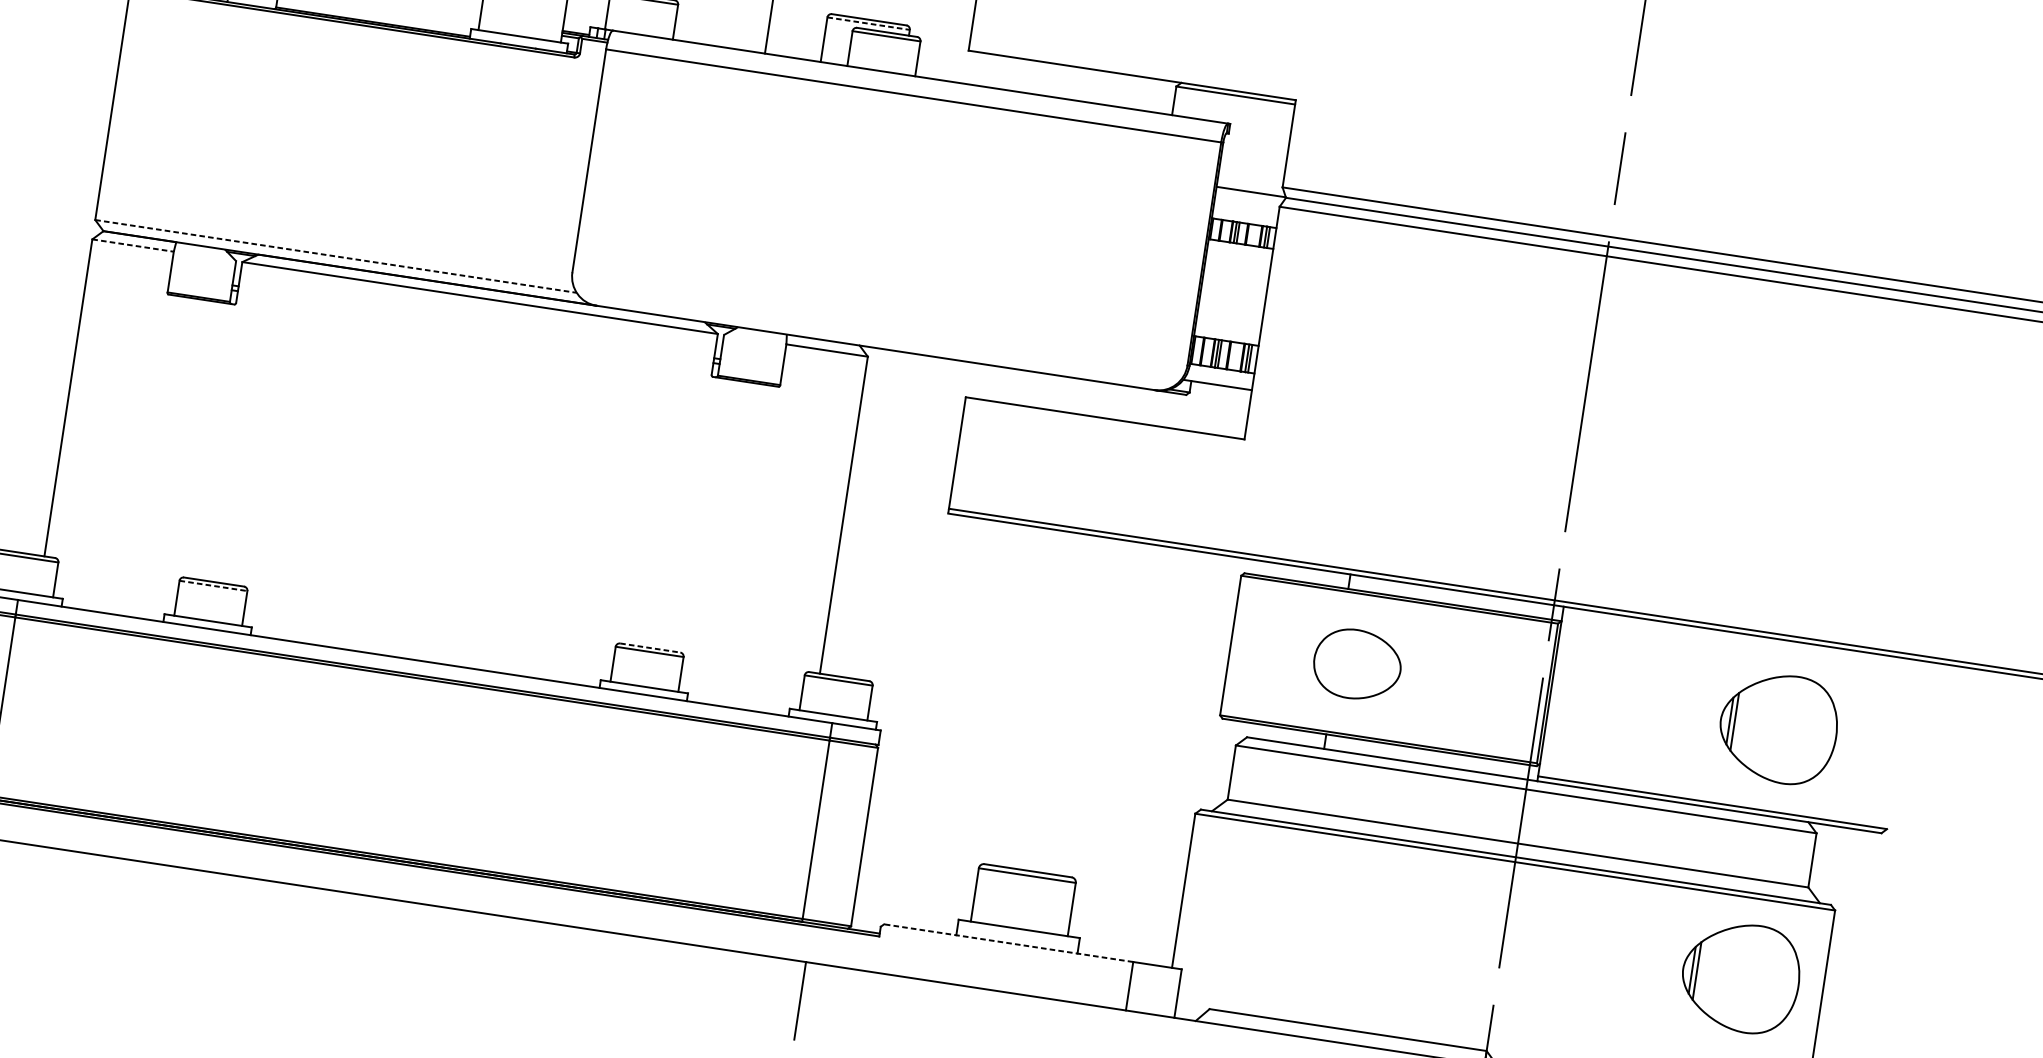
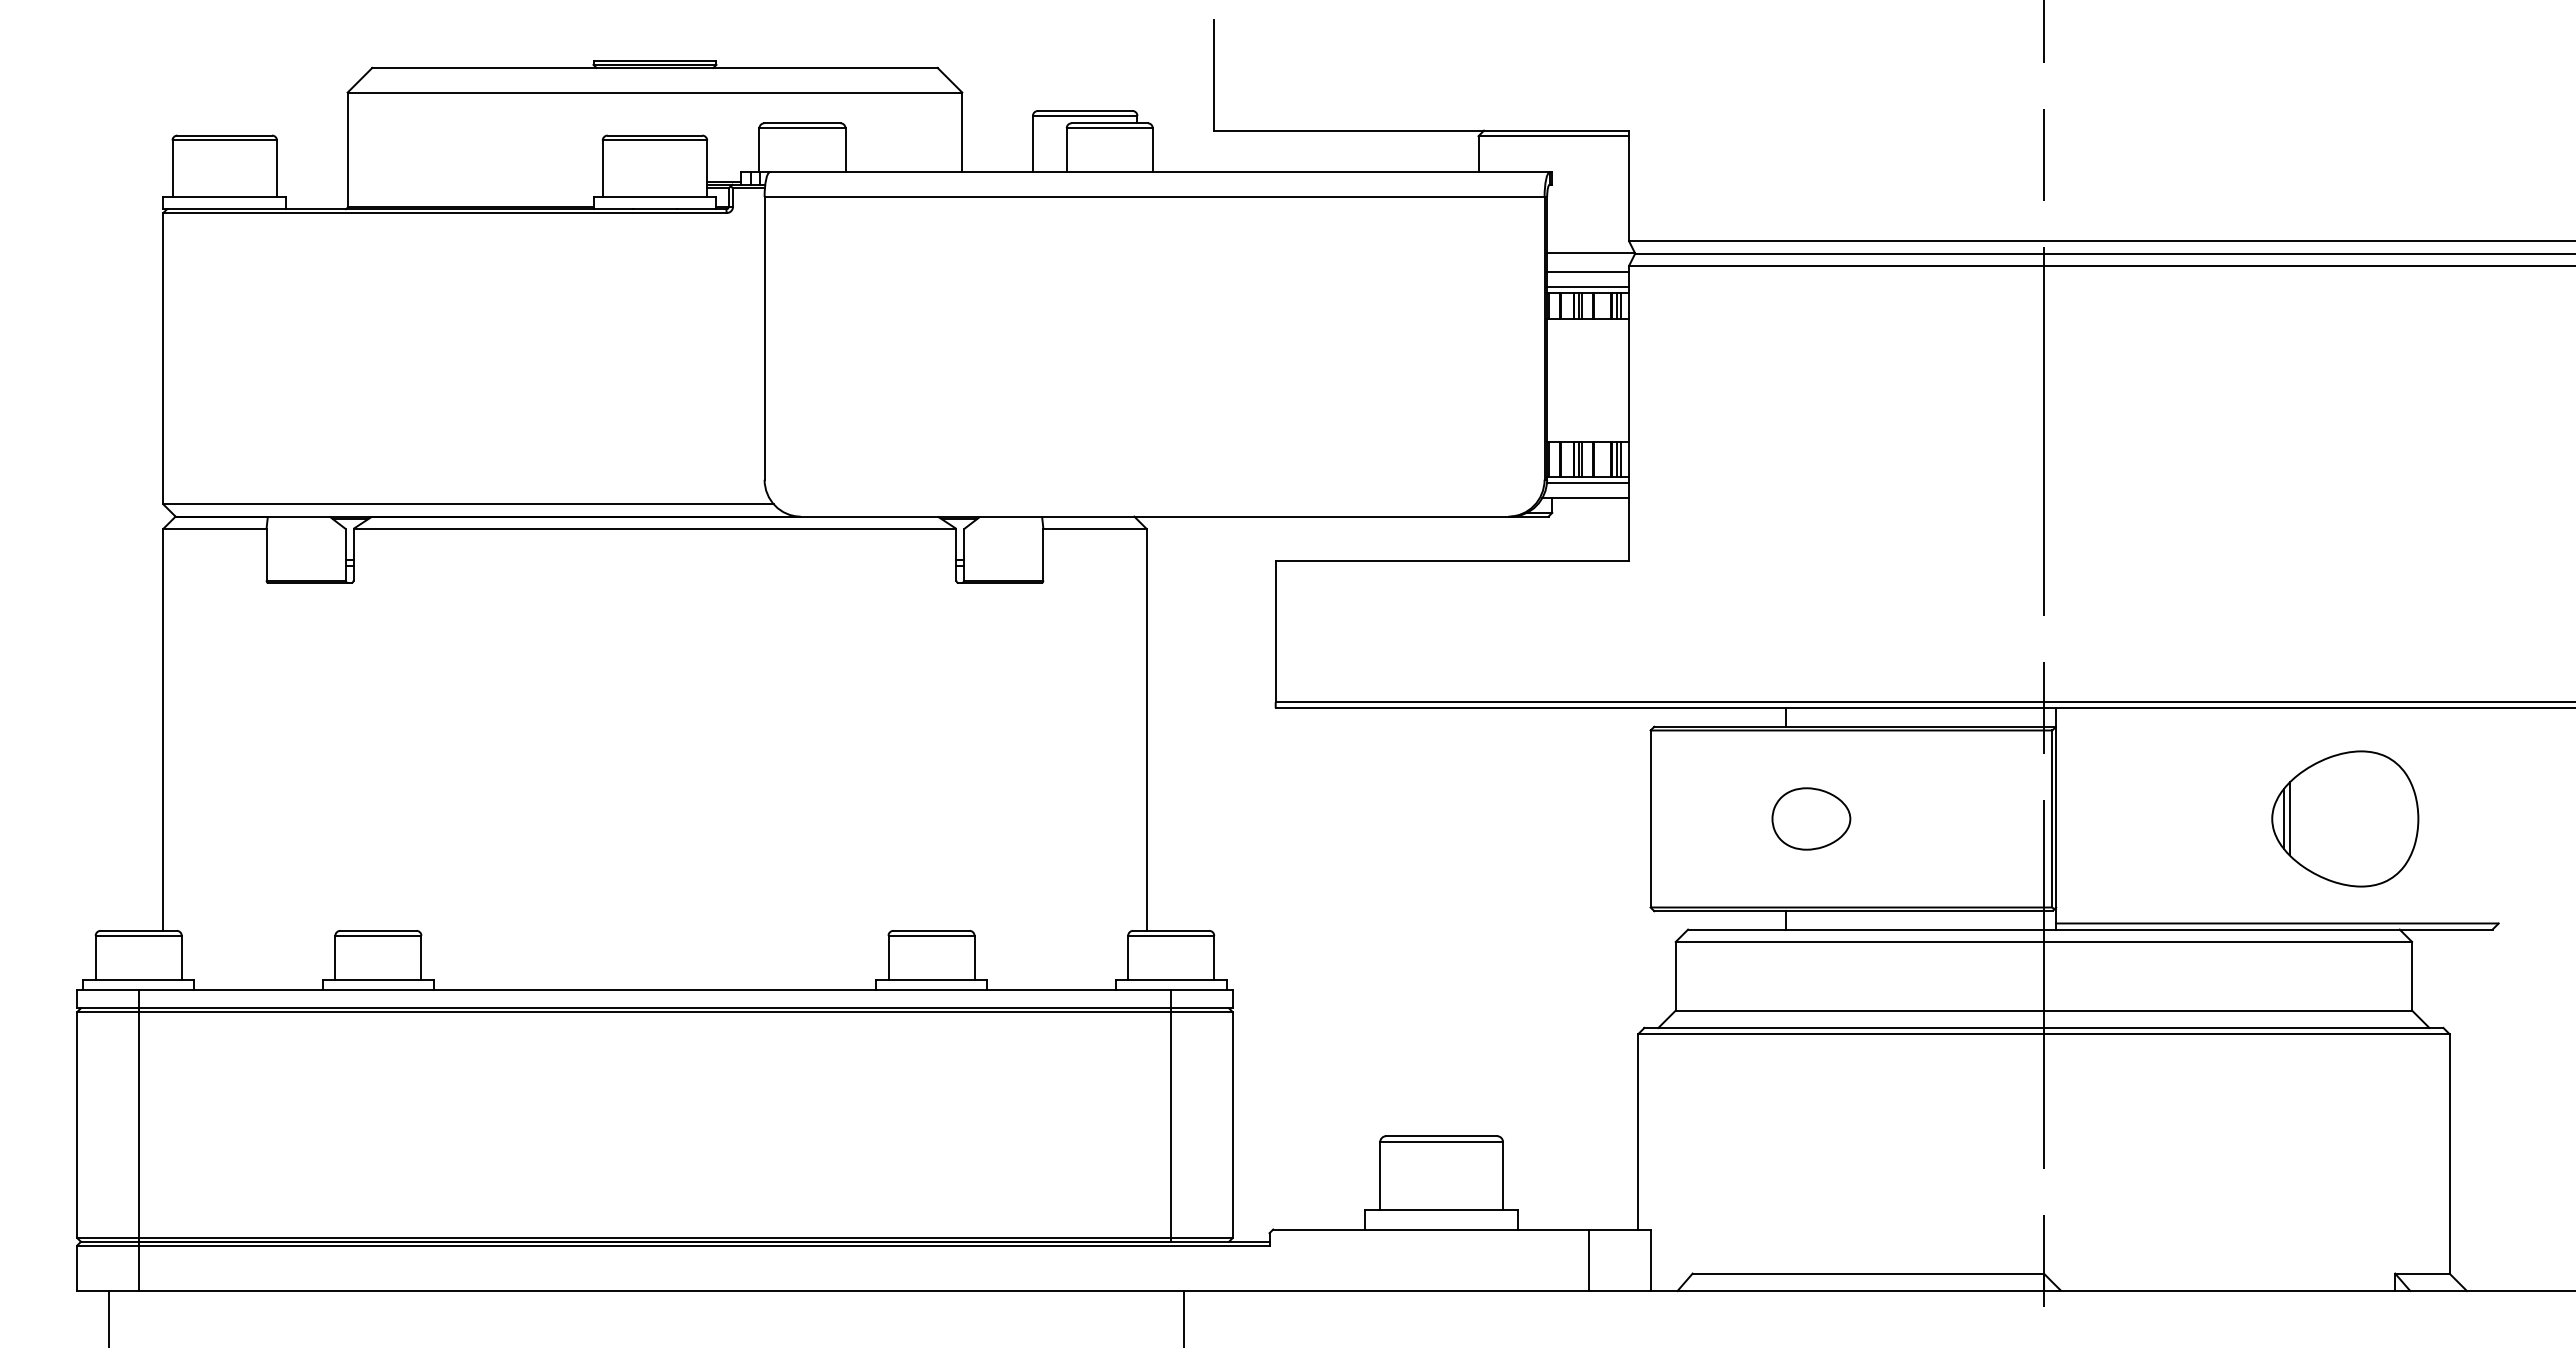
line: (868, 23) -> (1085, 115), dashed -> solid
line: (1247, 206) -> (1588, 271), added
line: (1245, 218) -> (1588, 286), added
line: (132, 245) -> (214, 528), dashed -> solid
line: (336, 256) -> (469, 504), dashed -> solid
line: (1220, 373) -> (1587, 483), added
line: (213, 585) -> (378, 935), dashed -> solid
line: (651, 647) -> (932, 930), dashed -> solid
part: (1357, 664) -> (1811, 818), size x0.71
line: (1008, 943) -> (1431, 1229), dashed -> solid
part: (1741, 977) -> (2345, 1134), removed

